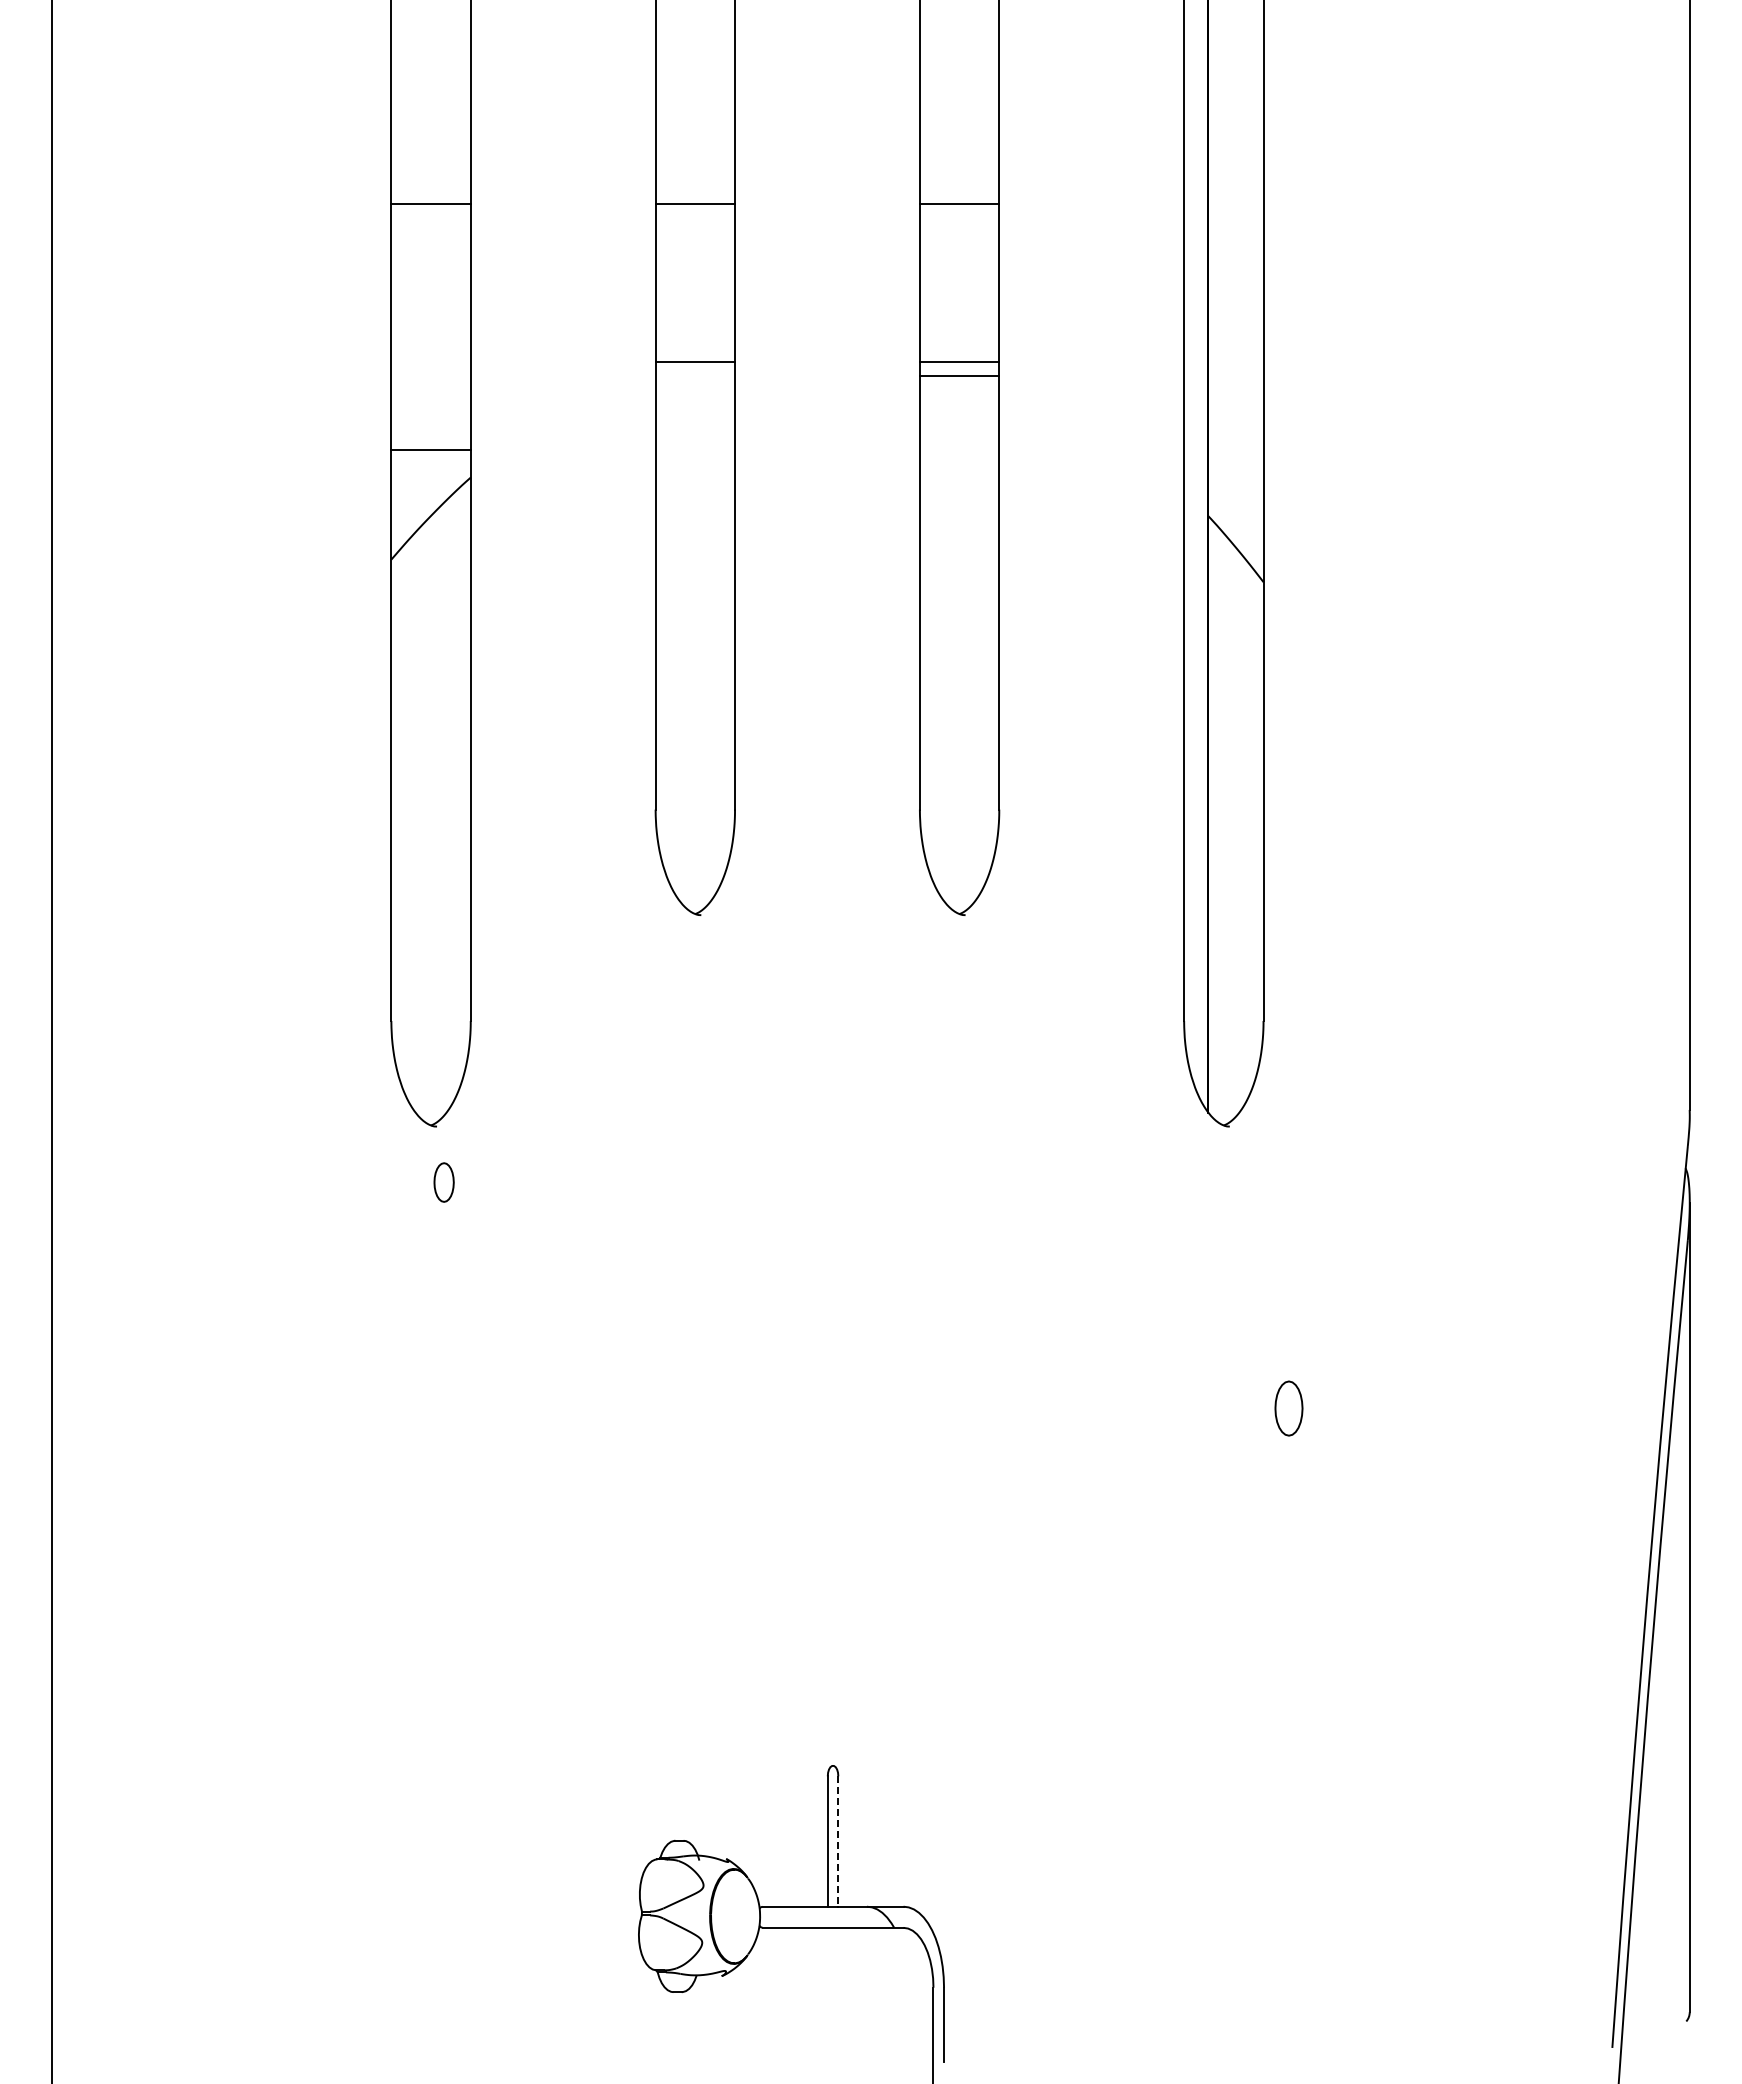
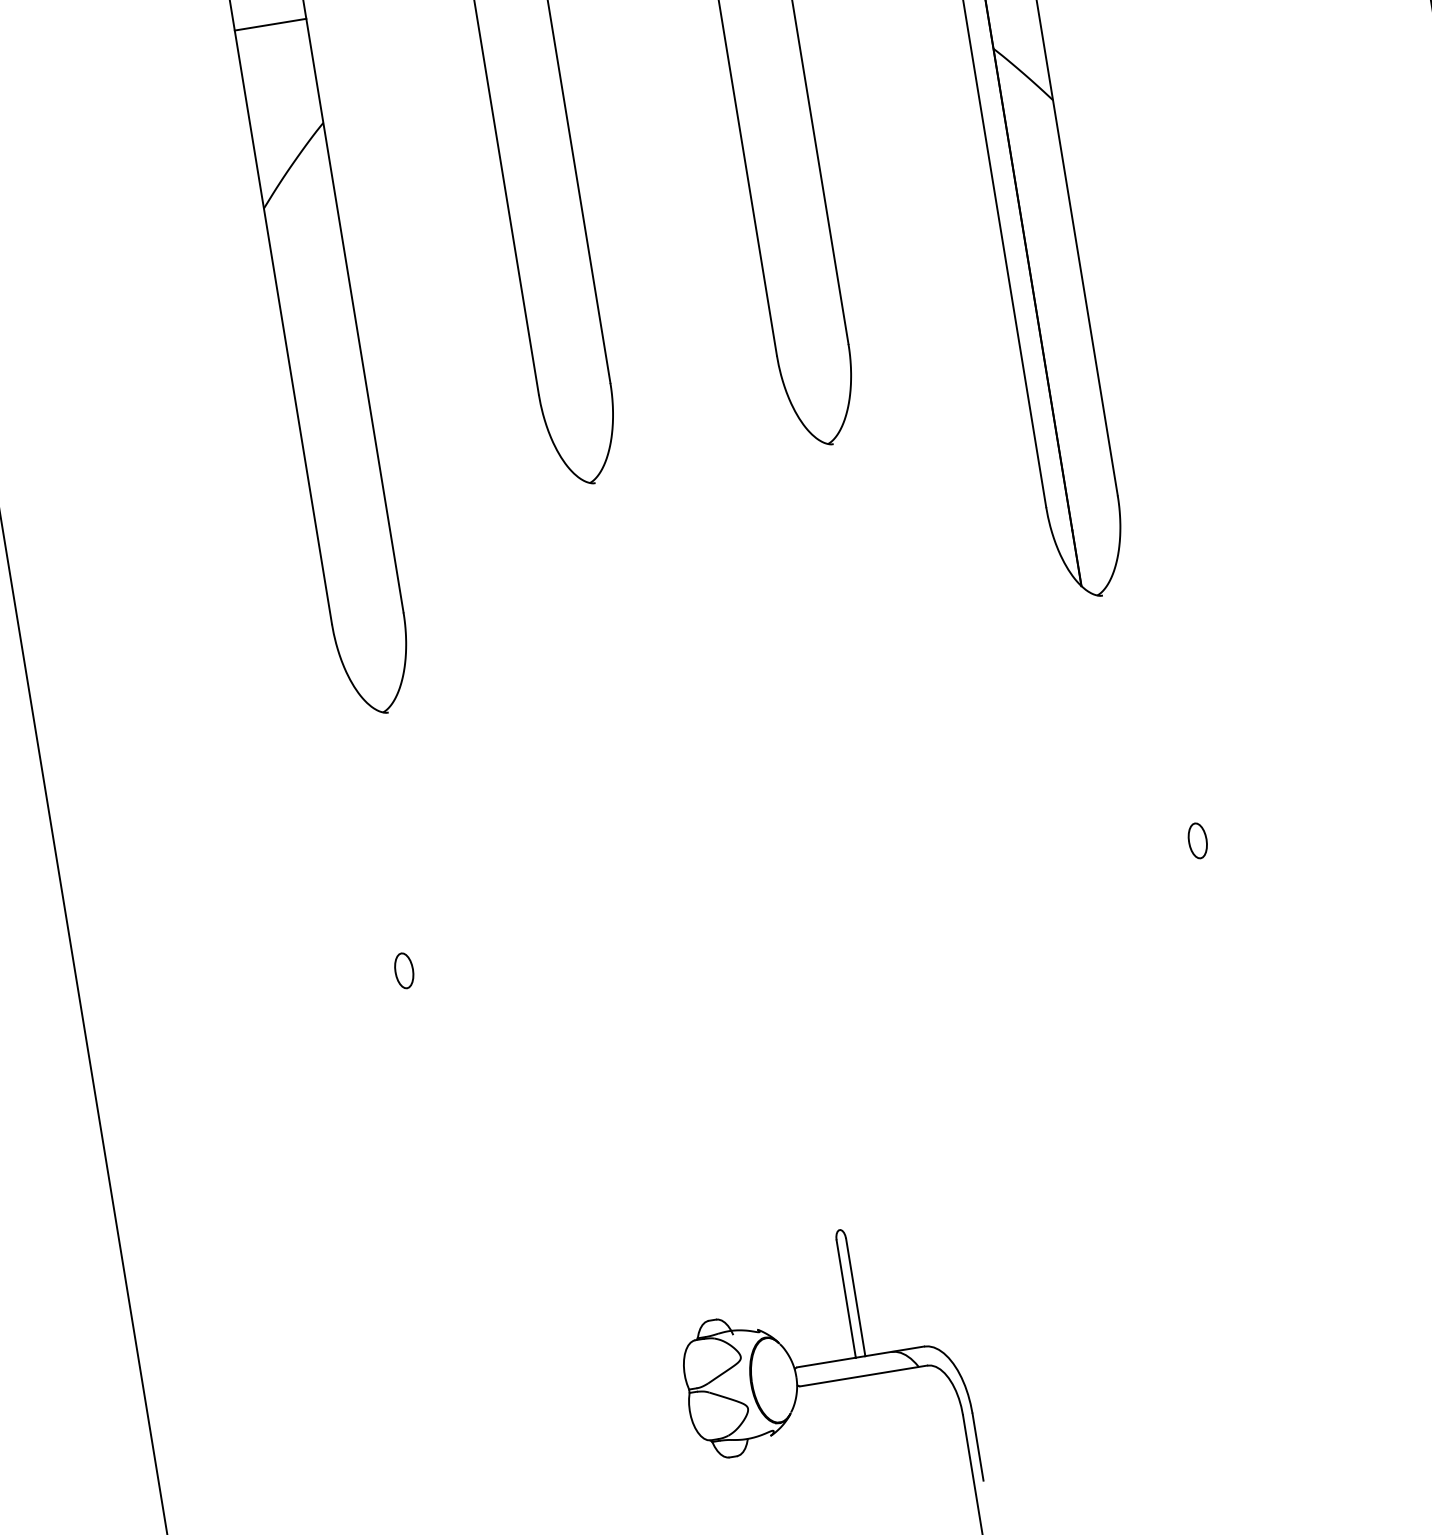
line: (430, 450) -> (270, 25), moved
part: (443, 1182) -> (403, 970), moved
part: (1288, 1408) -> (1197, 840), size x0.71
line: (838, 1842) -> (856, 1298), dashed -> solid

